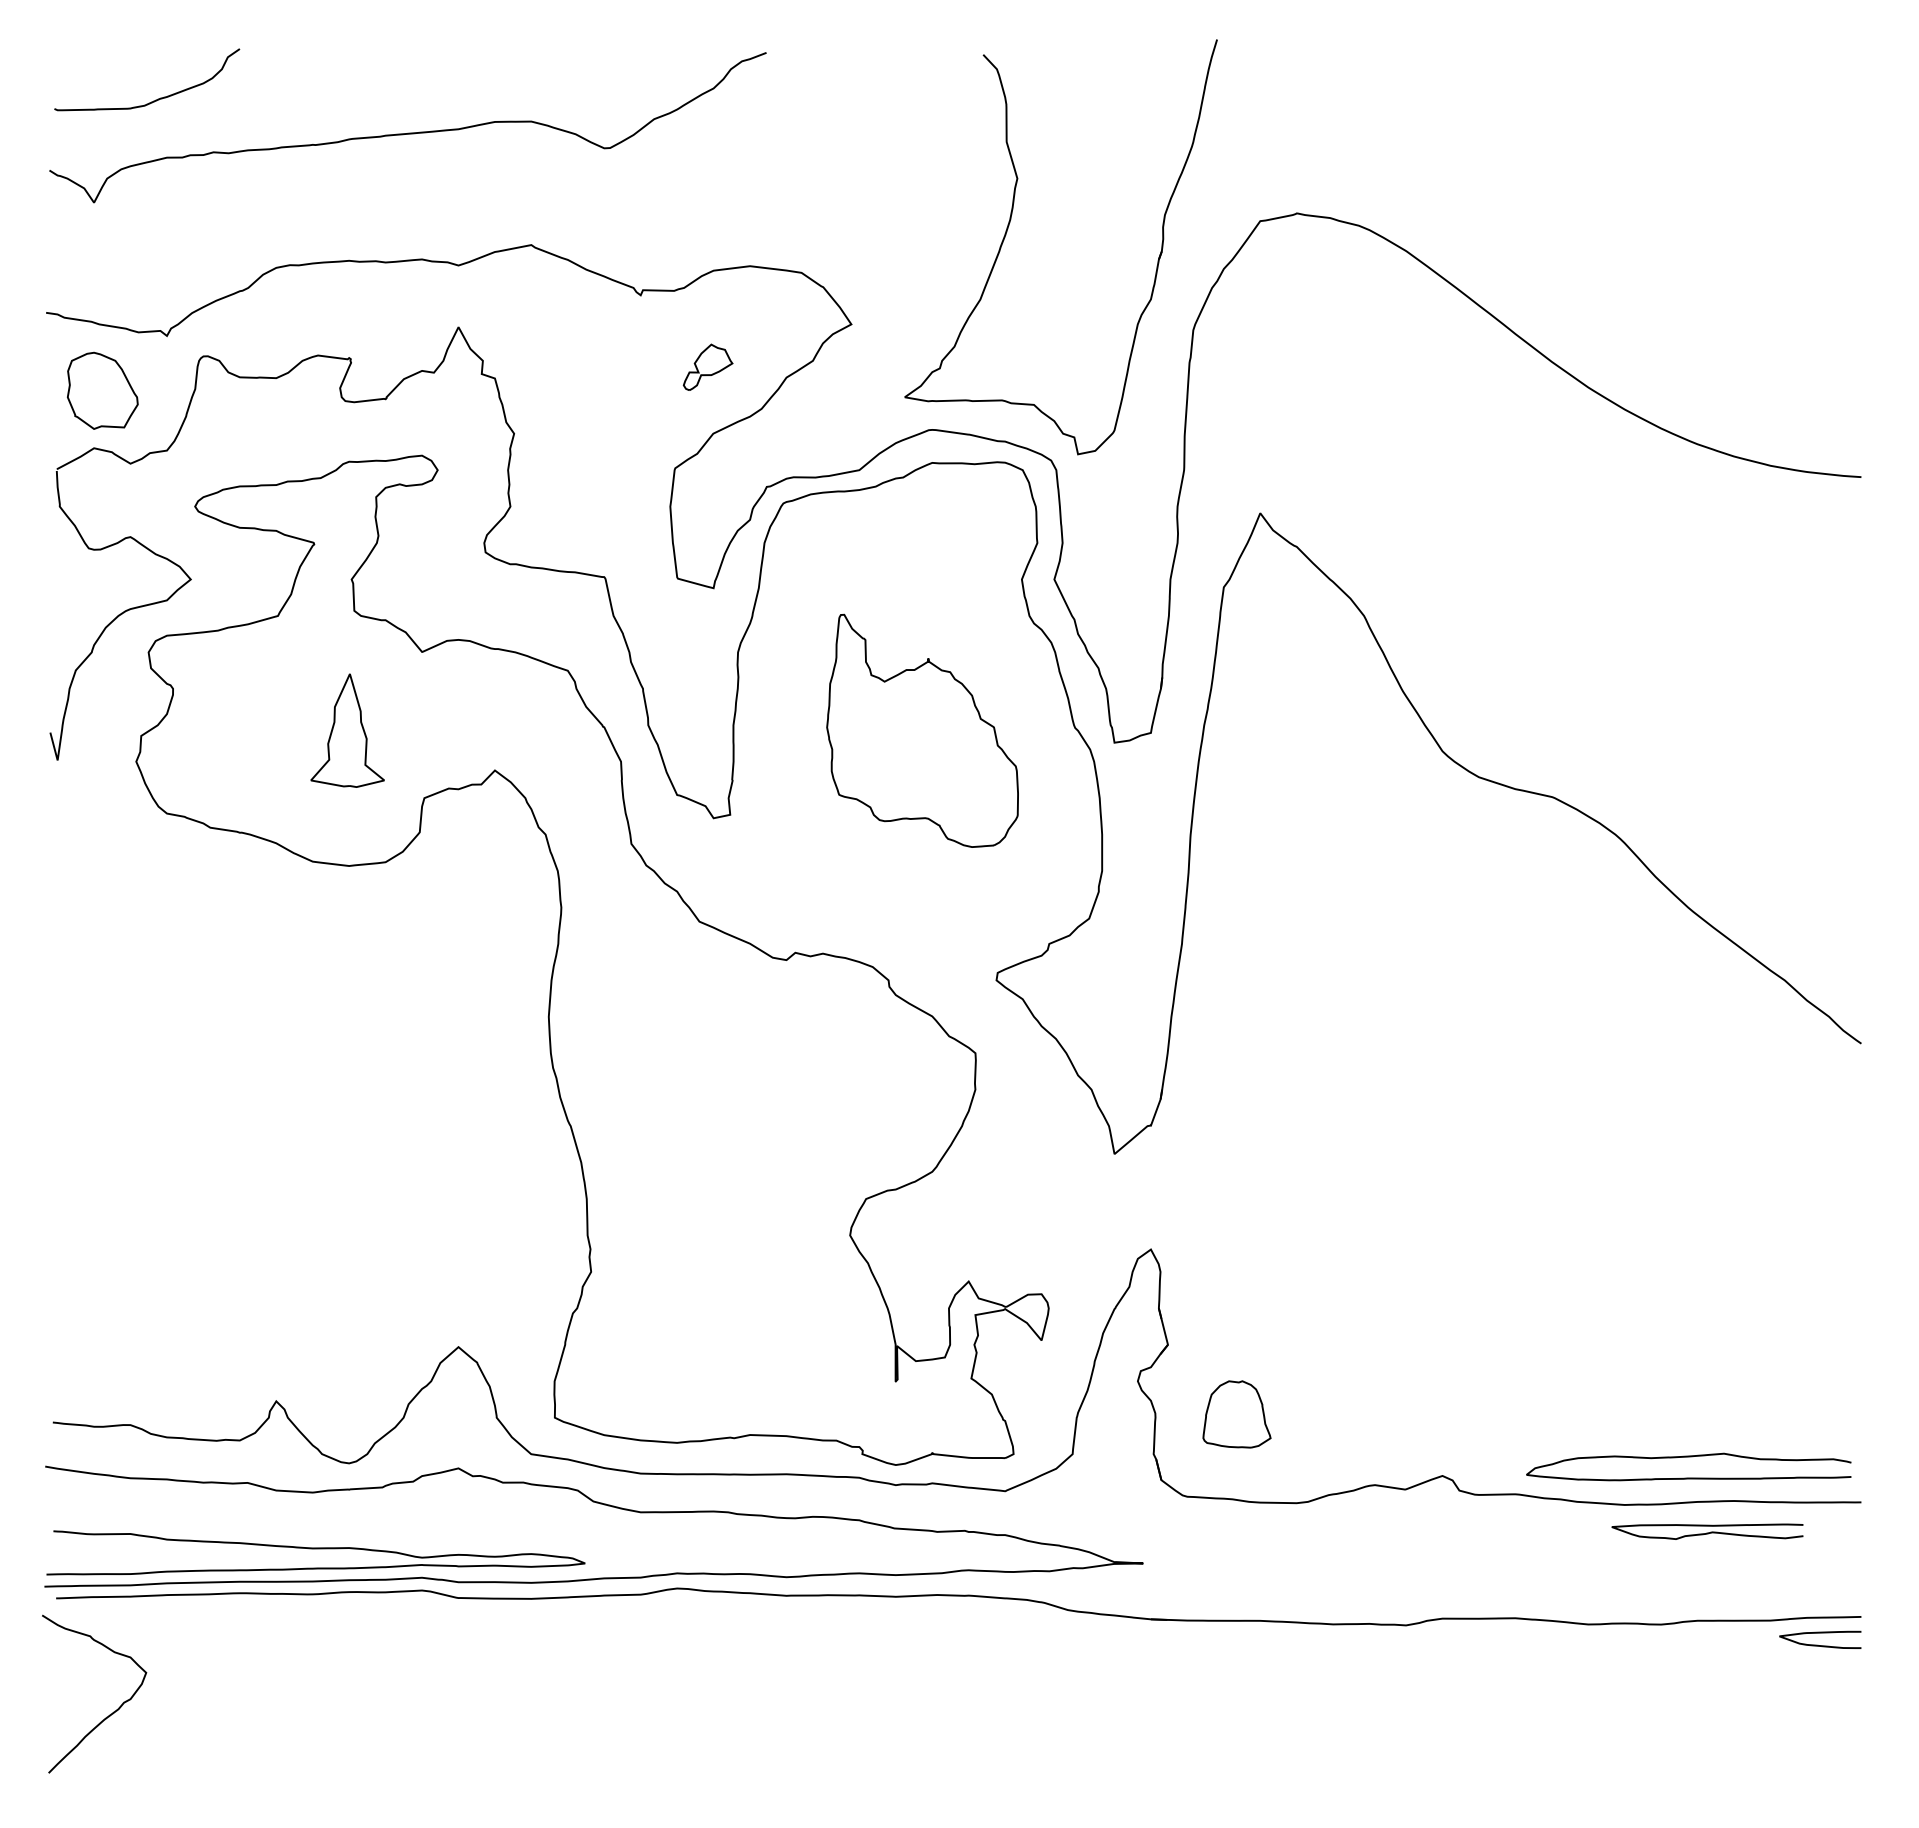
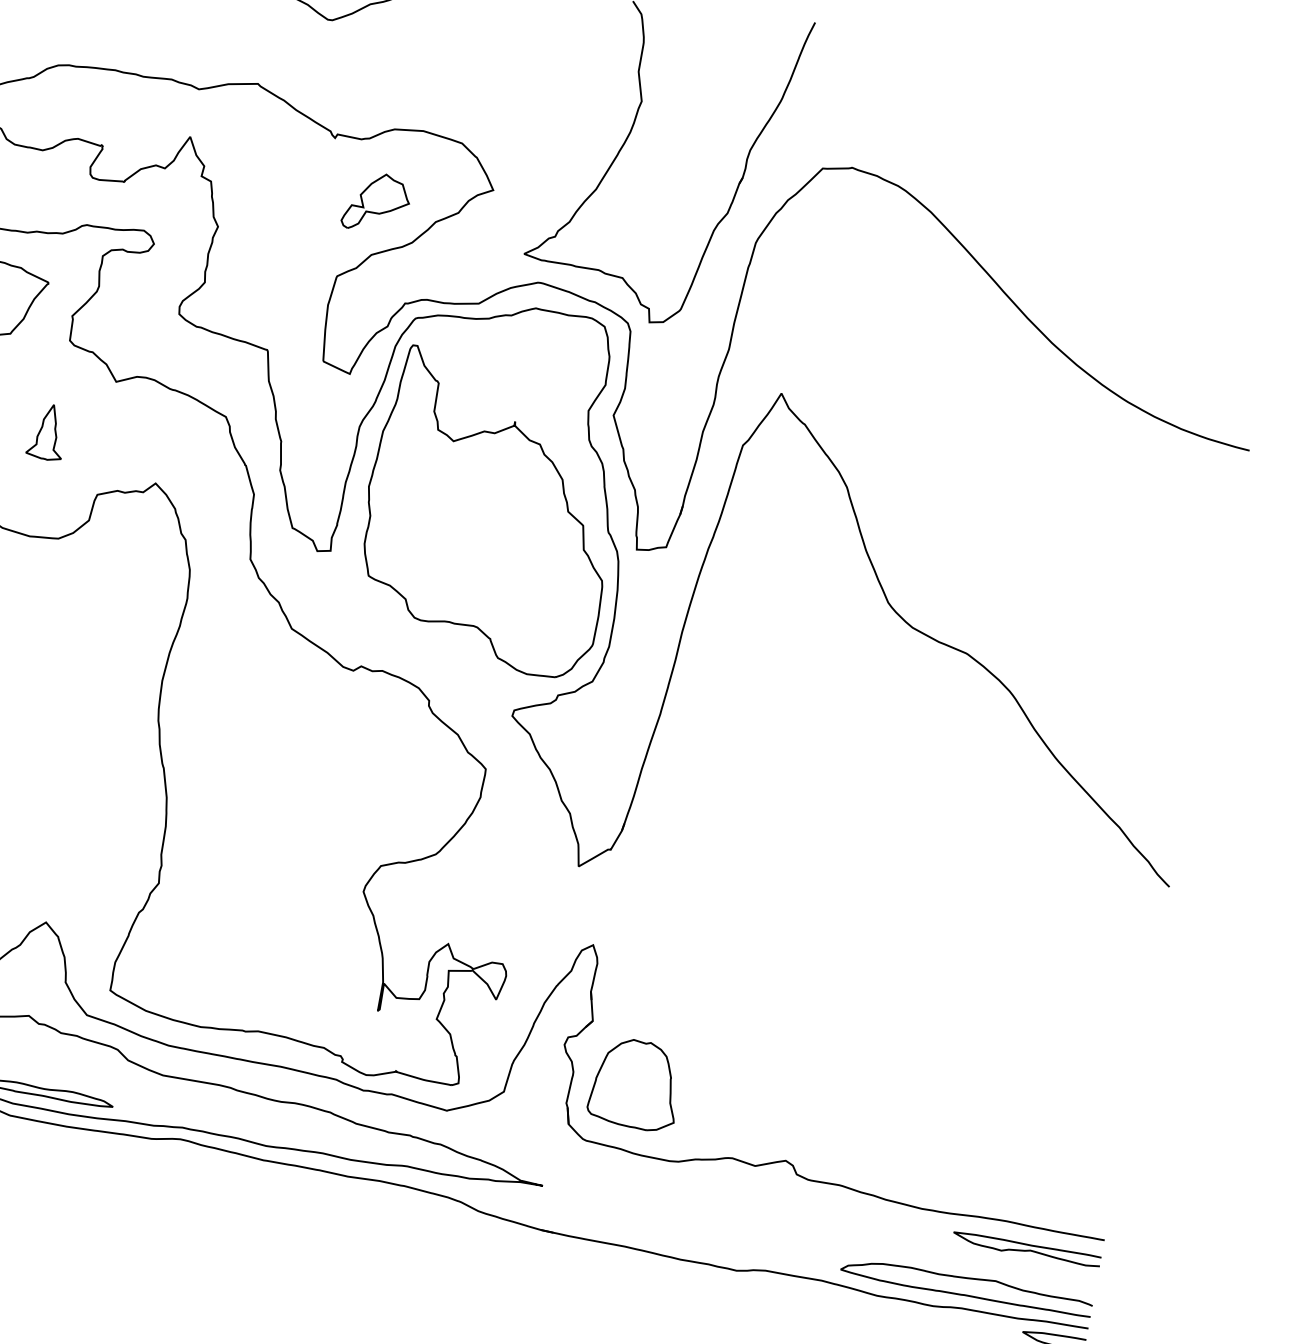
part: (707, 367) -> (376, 203), size x1.67
part: (347, 730) -> (47, 431), size x0.62
part: (922, 730) -> (490, 513), size x1.67
part: (1236, 1414) -> (635, 1084), size x1.67
curve: (1688, 1457) -> (967, 1279), moved
curve: (1707, 1532) -> (1026, 1249), moved

